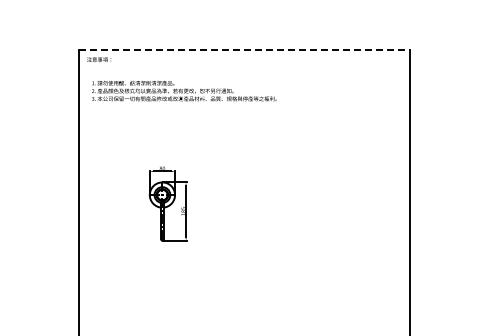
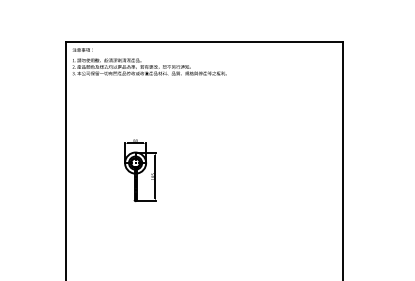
line: (244, 49) -> (204, 41), dashed -> solid
text: (184, 90) -> (149, 66), moved

